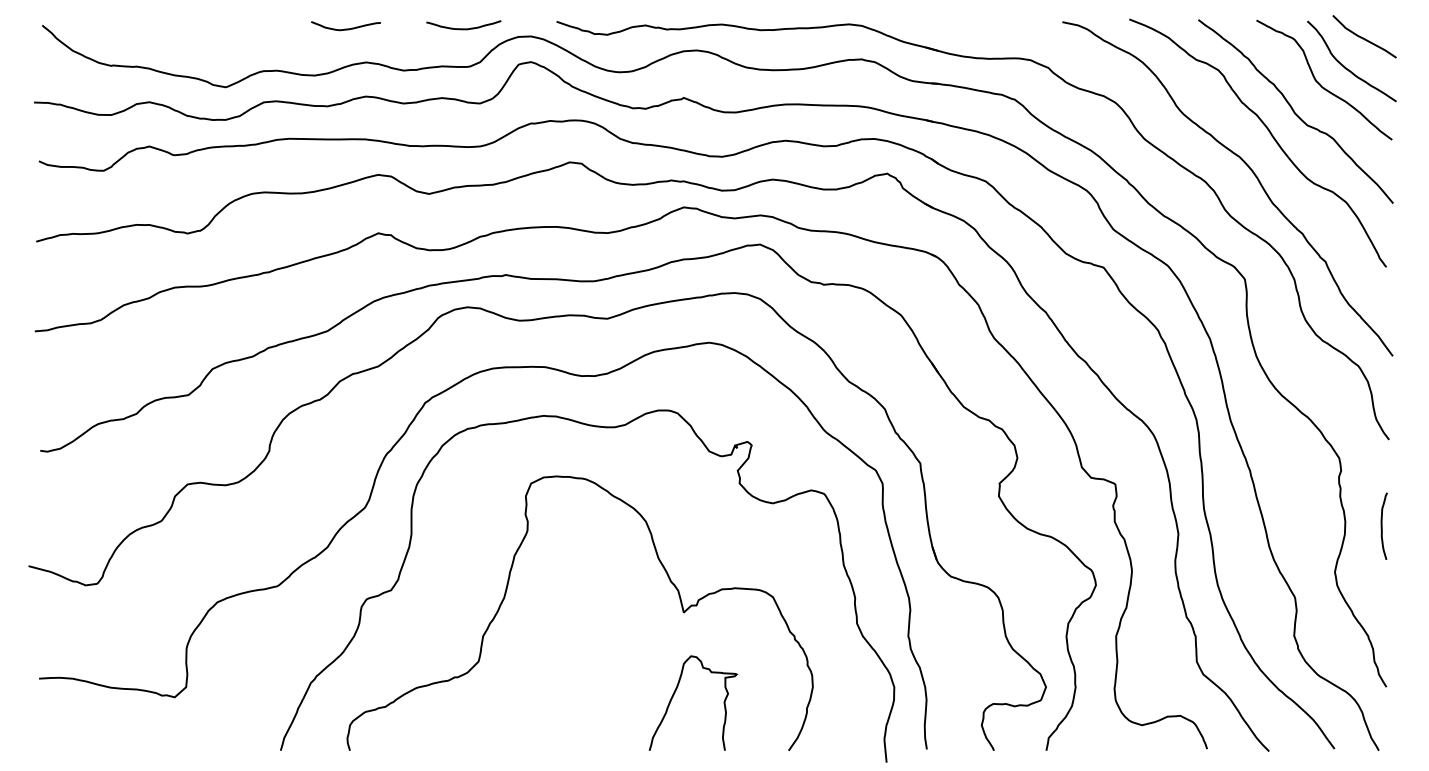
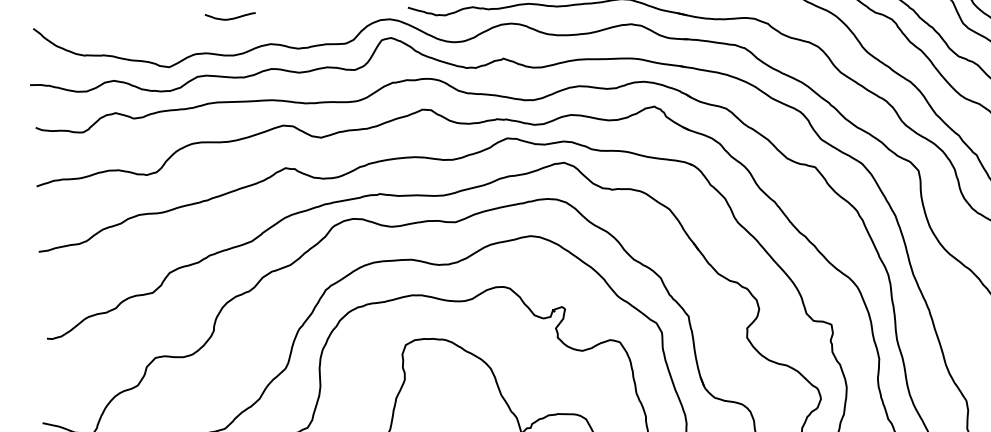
curve: (345, 28) -> (230, 18), moved
curve: (463, 28) -> (340, 15), removed

